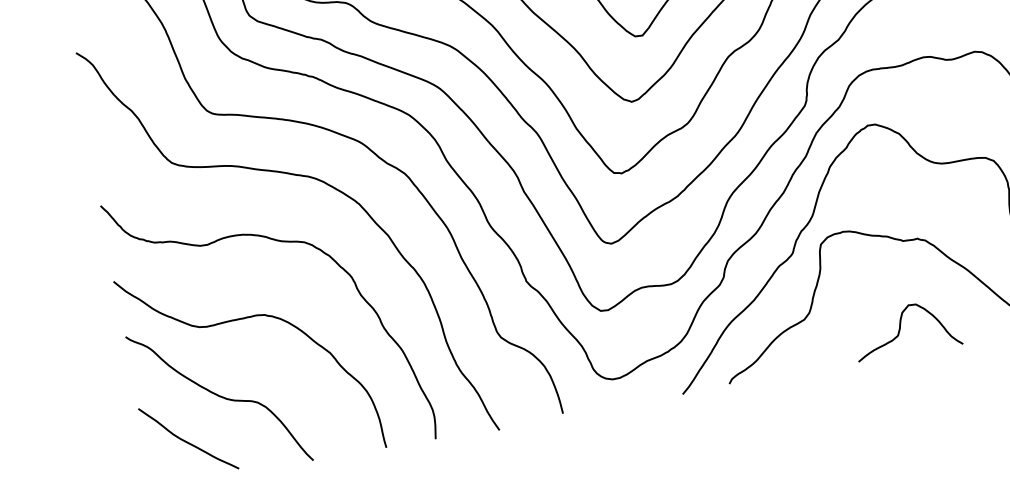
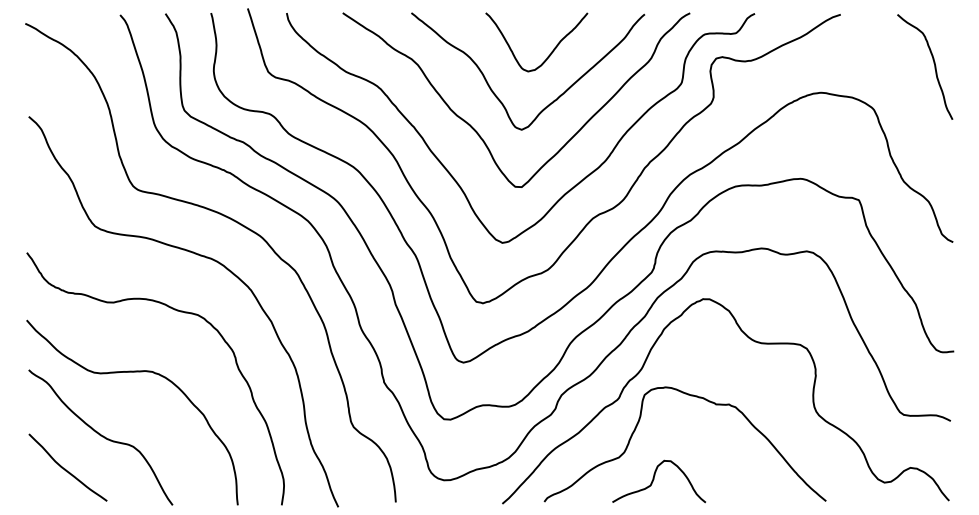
curve: (901, 328) -> (654, 479), moved

